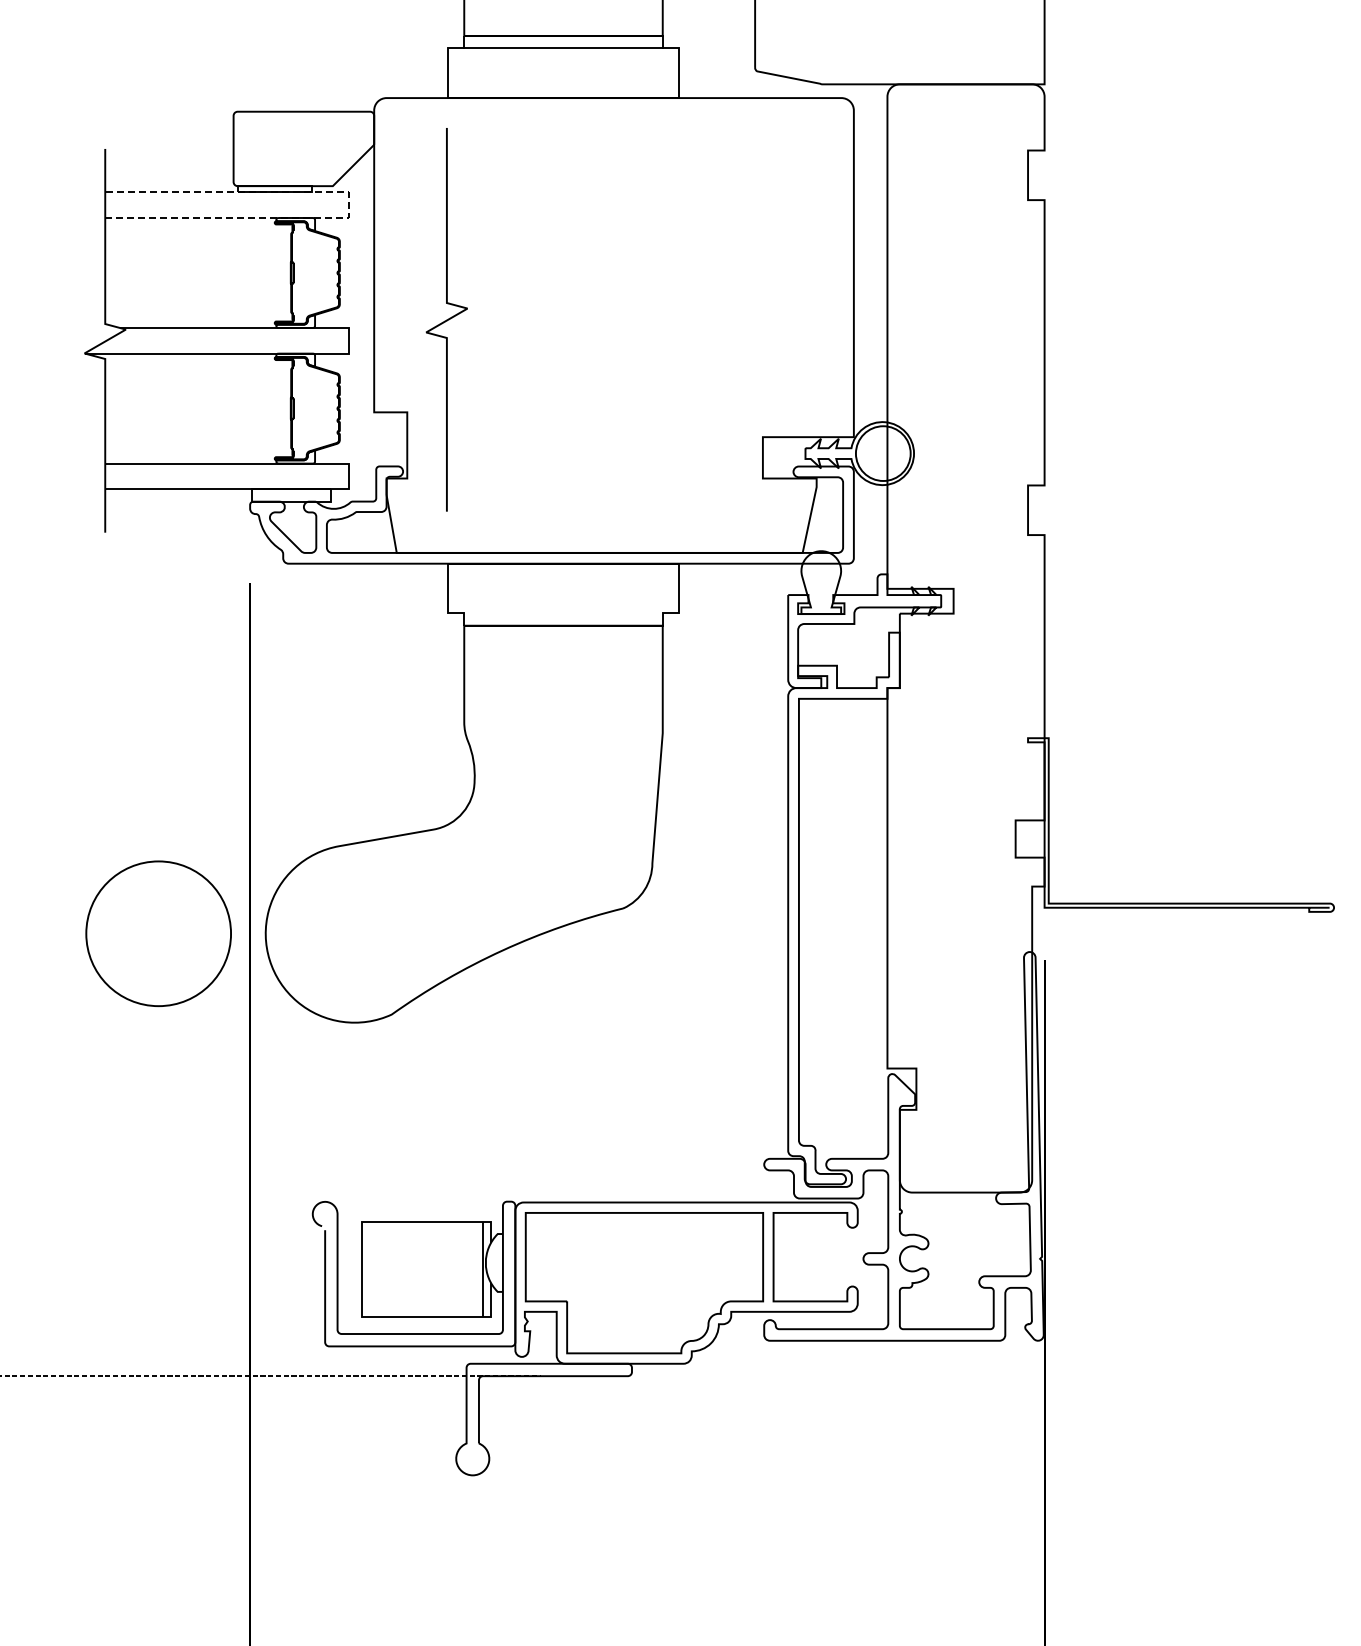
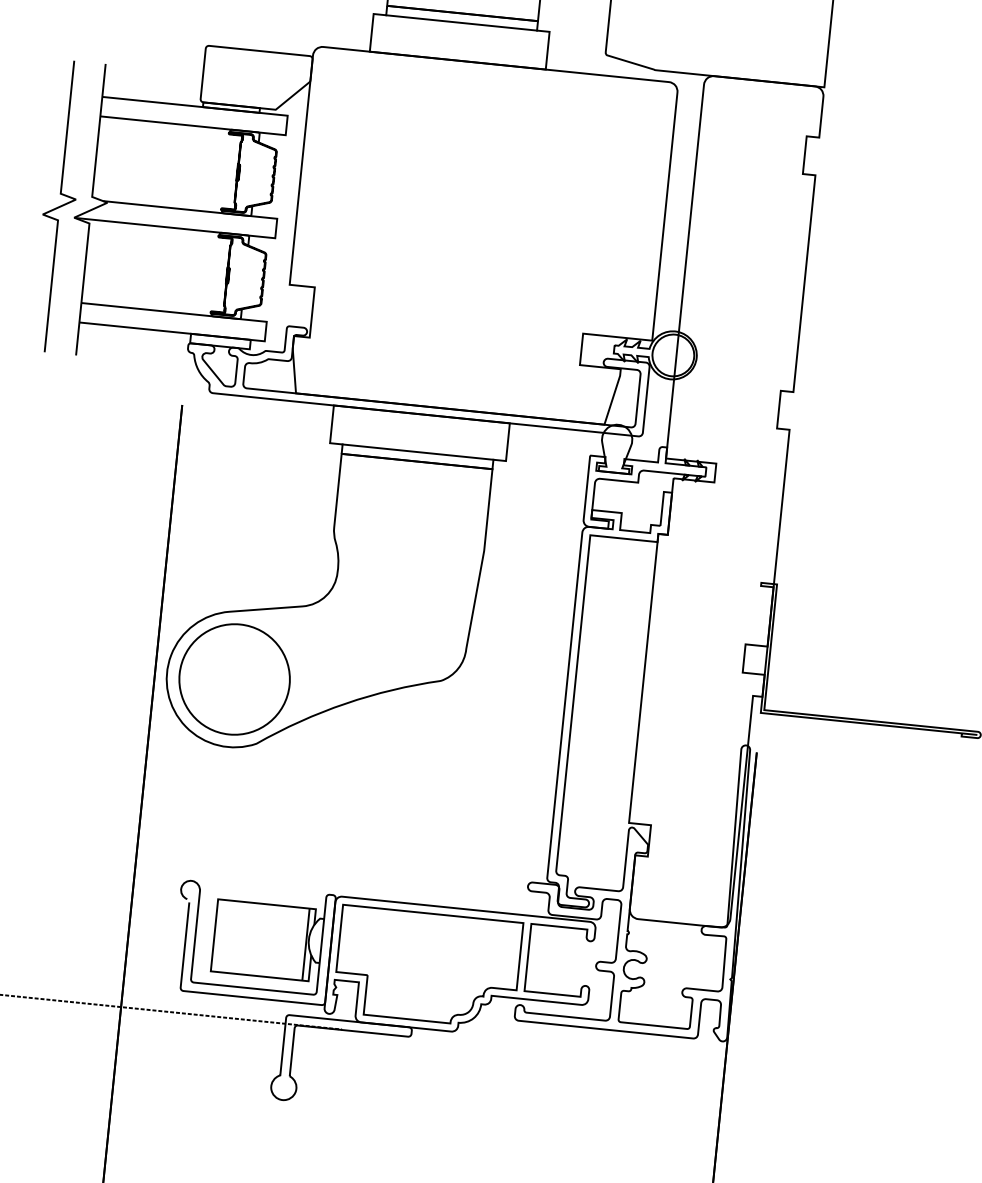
line: (349, 205) -> (286, 125), dashed -> solid
curve: (446, 319) -> (59, 206), moved
line: (563, 613) -> (418, 452), added
circle: (158, 933) -> (234, 679), moved

